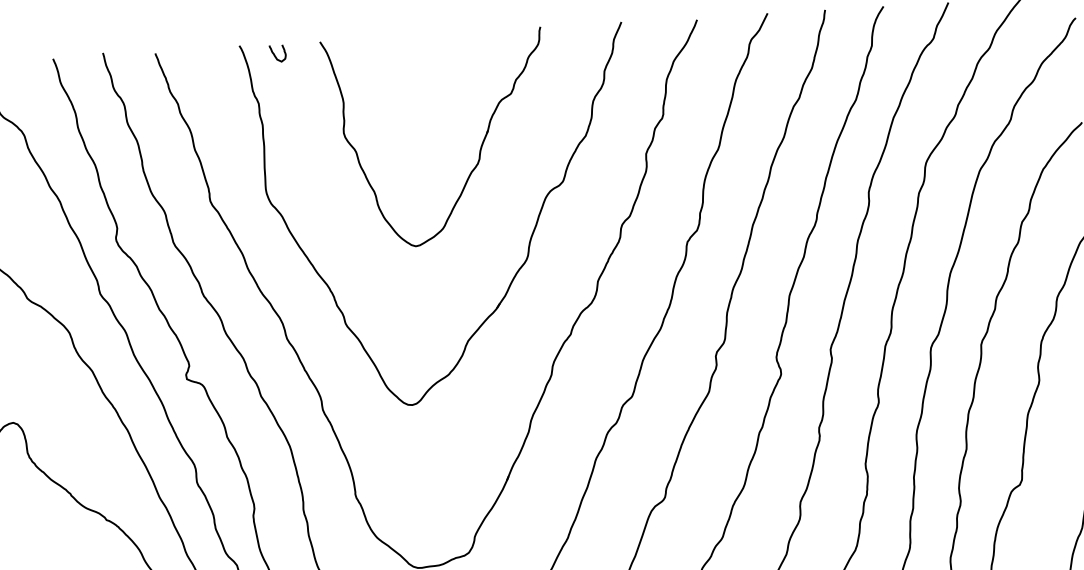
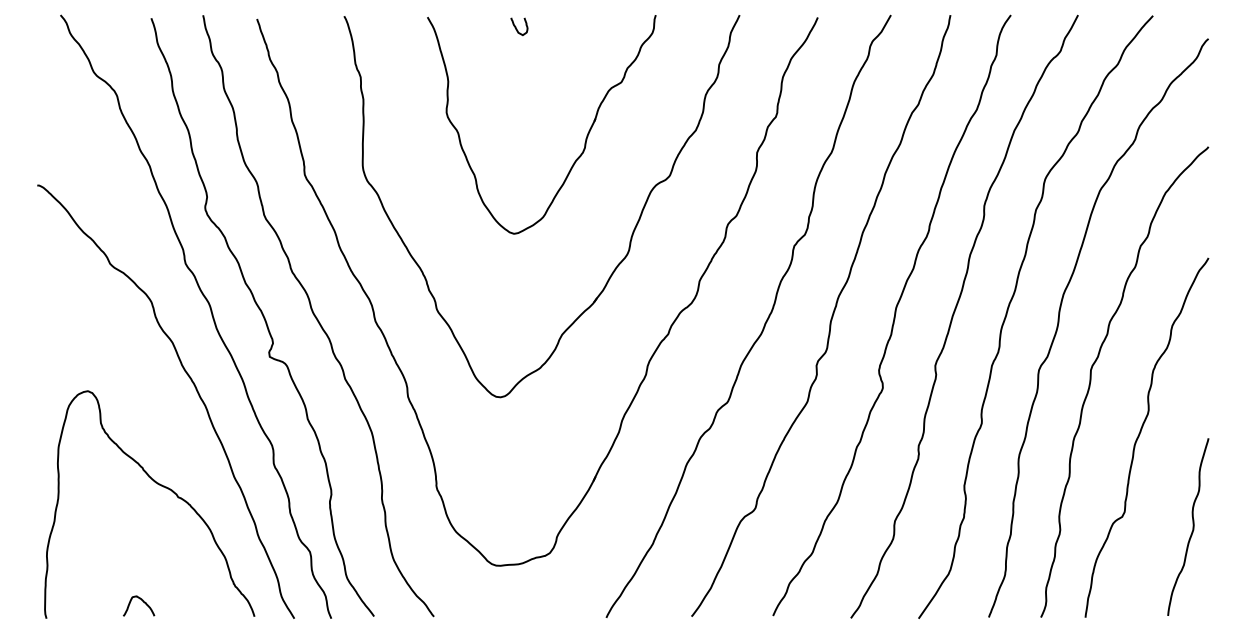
curve: (274, 53) -> (516, 26), moved

